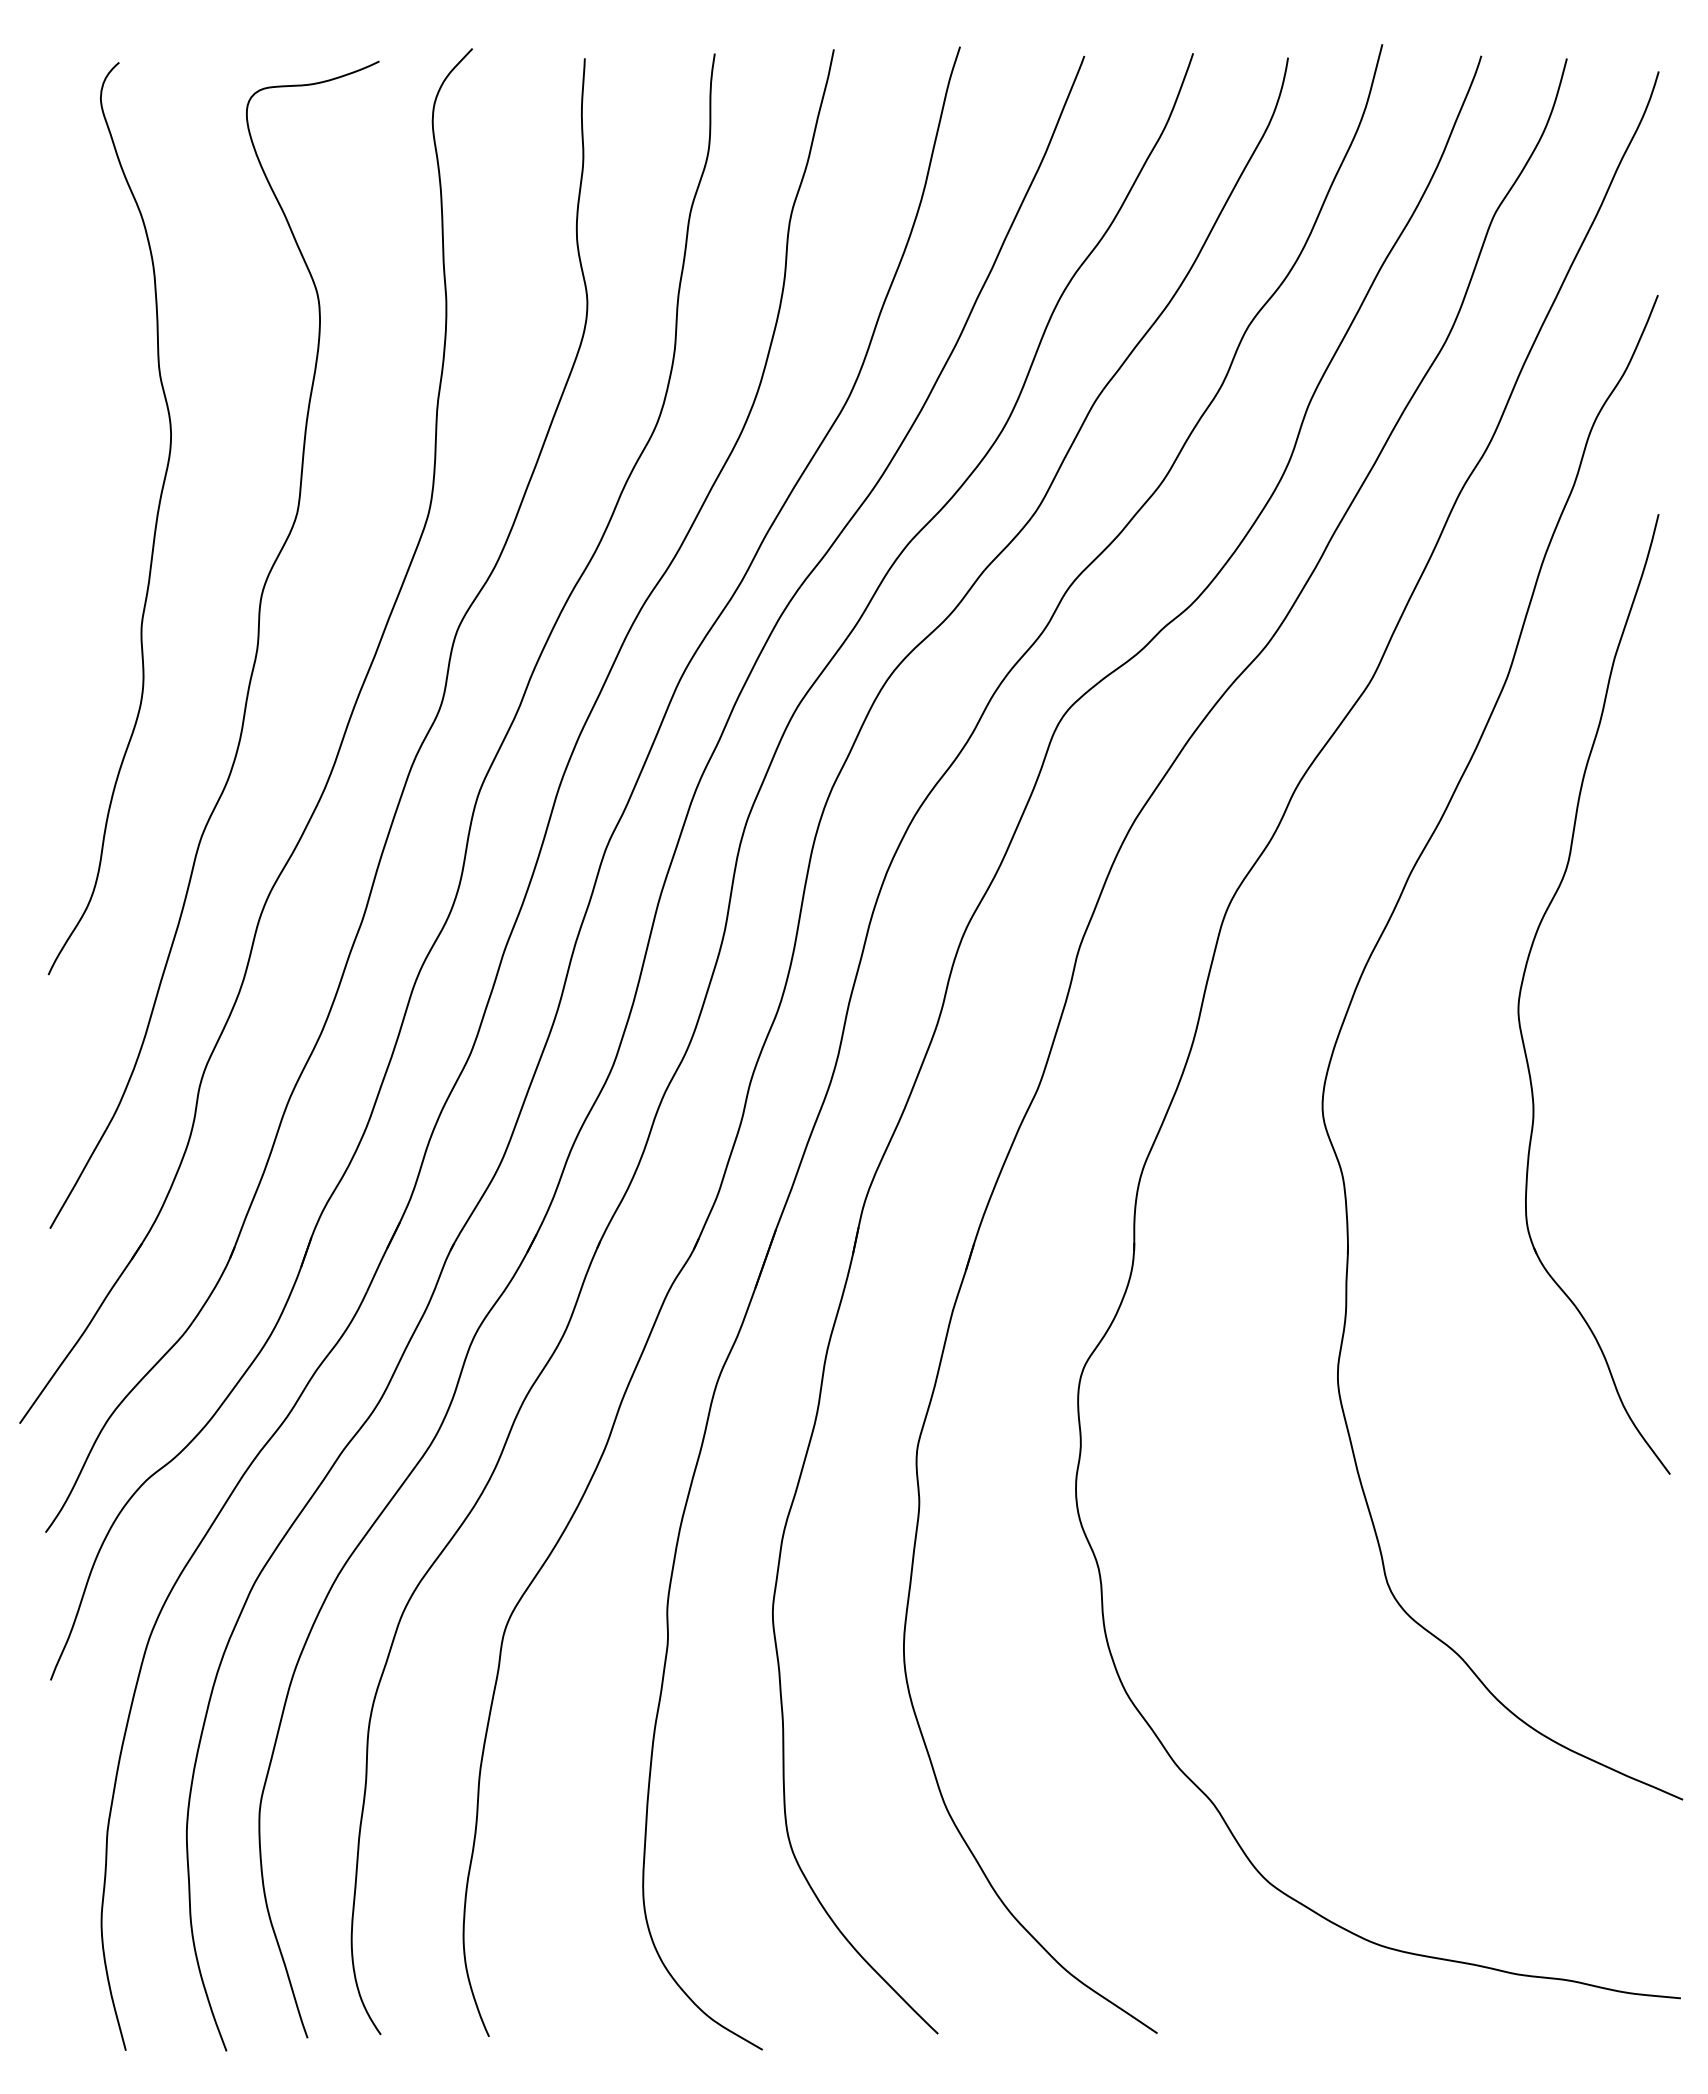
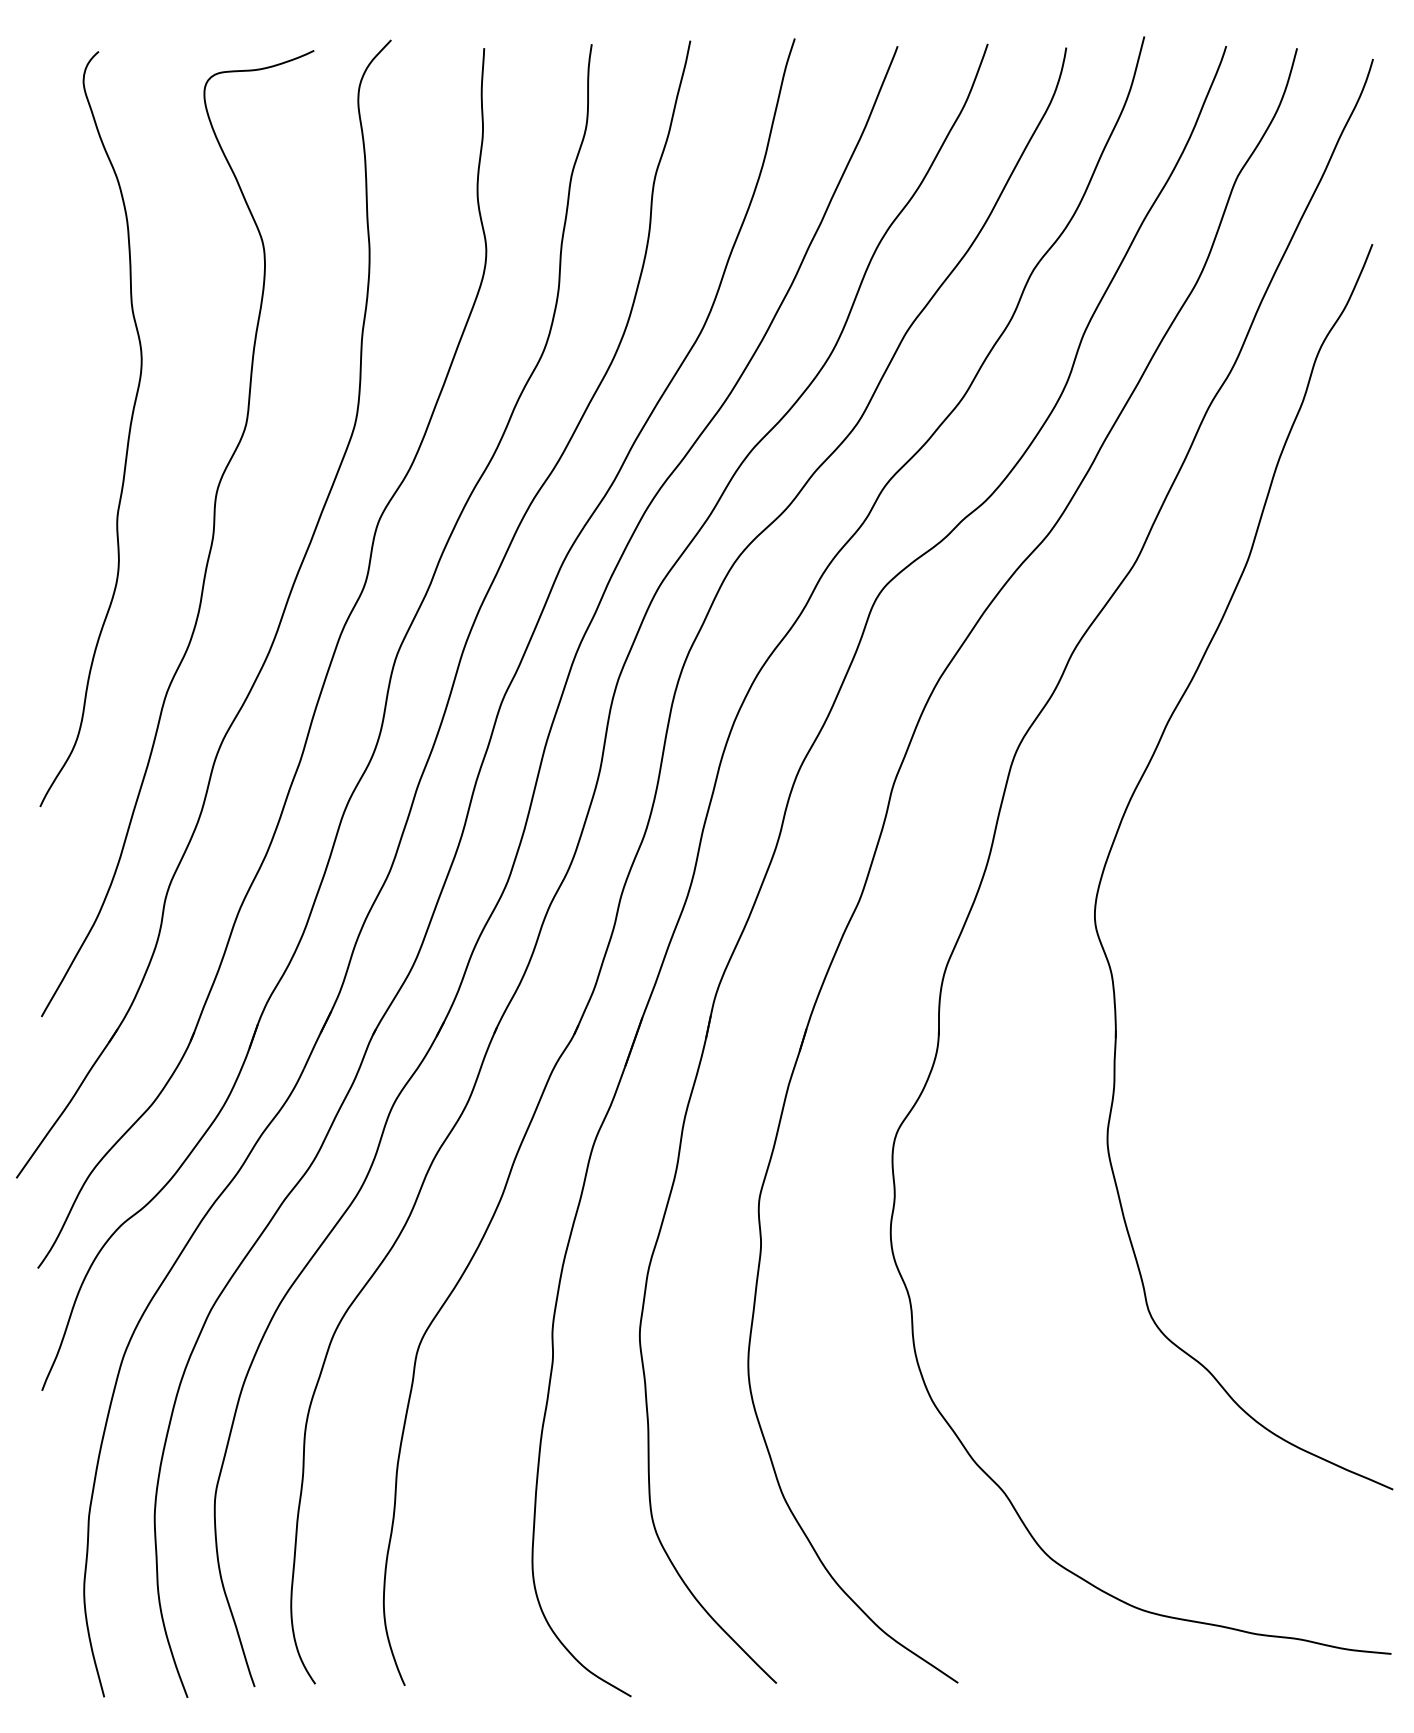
part: (1523, 981) -> (1261, 812), removed

